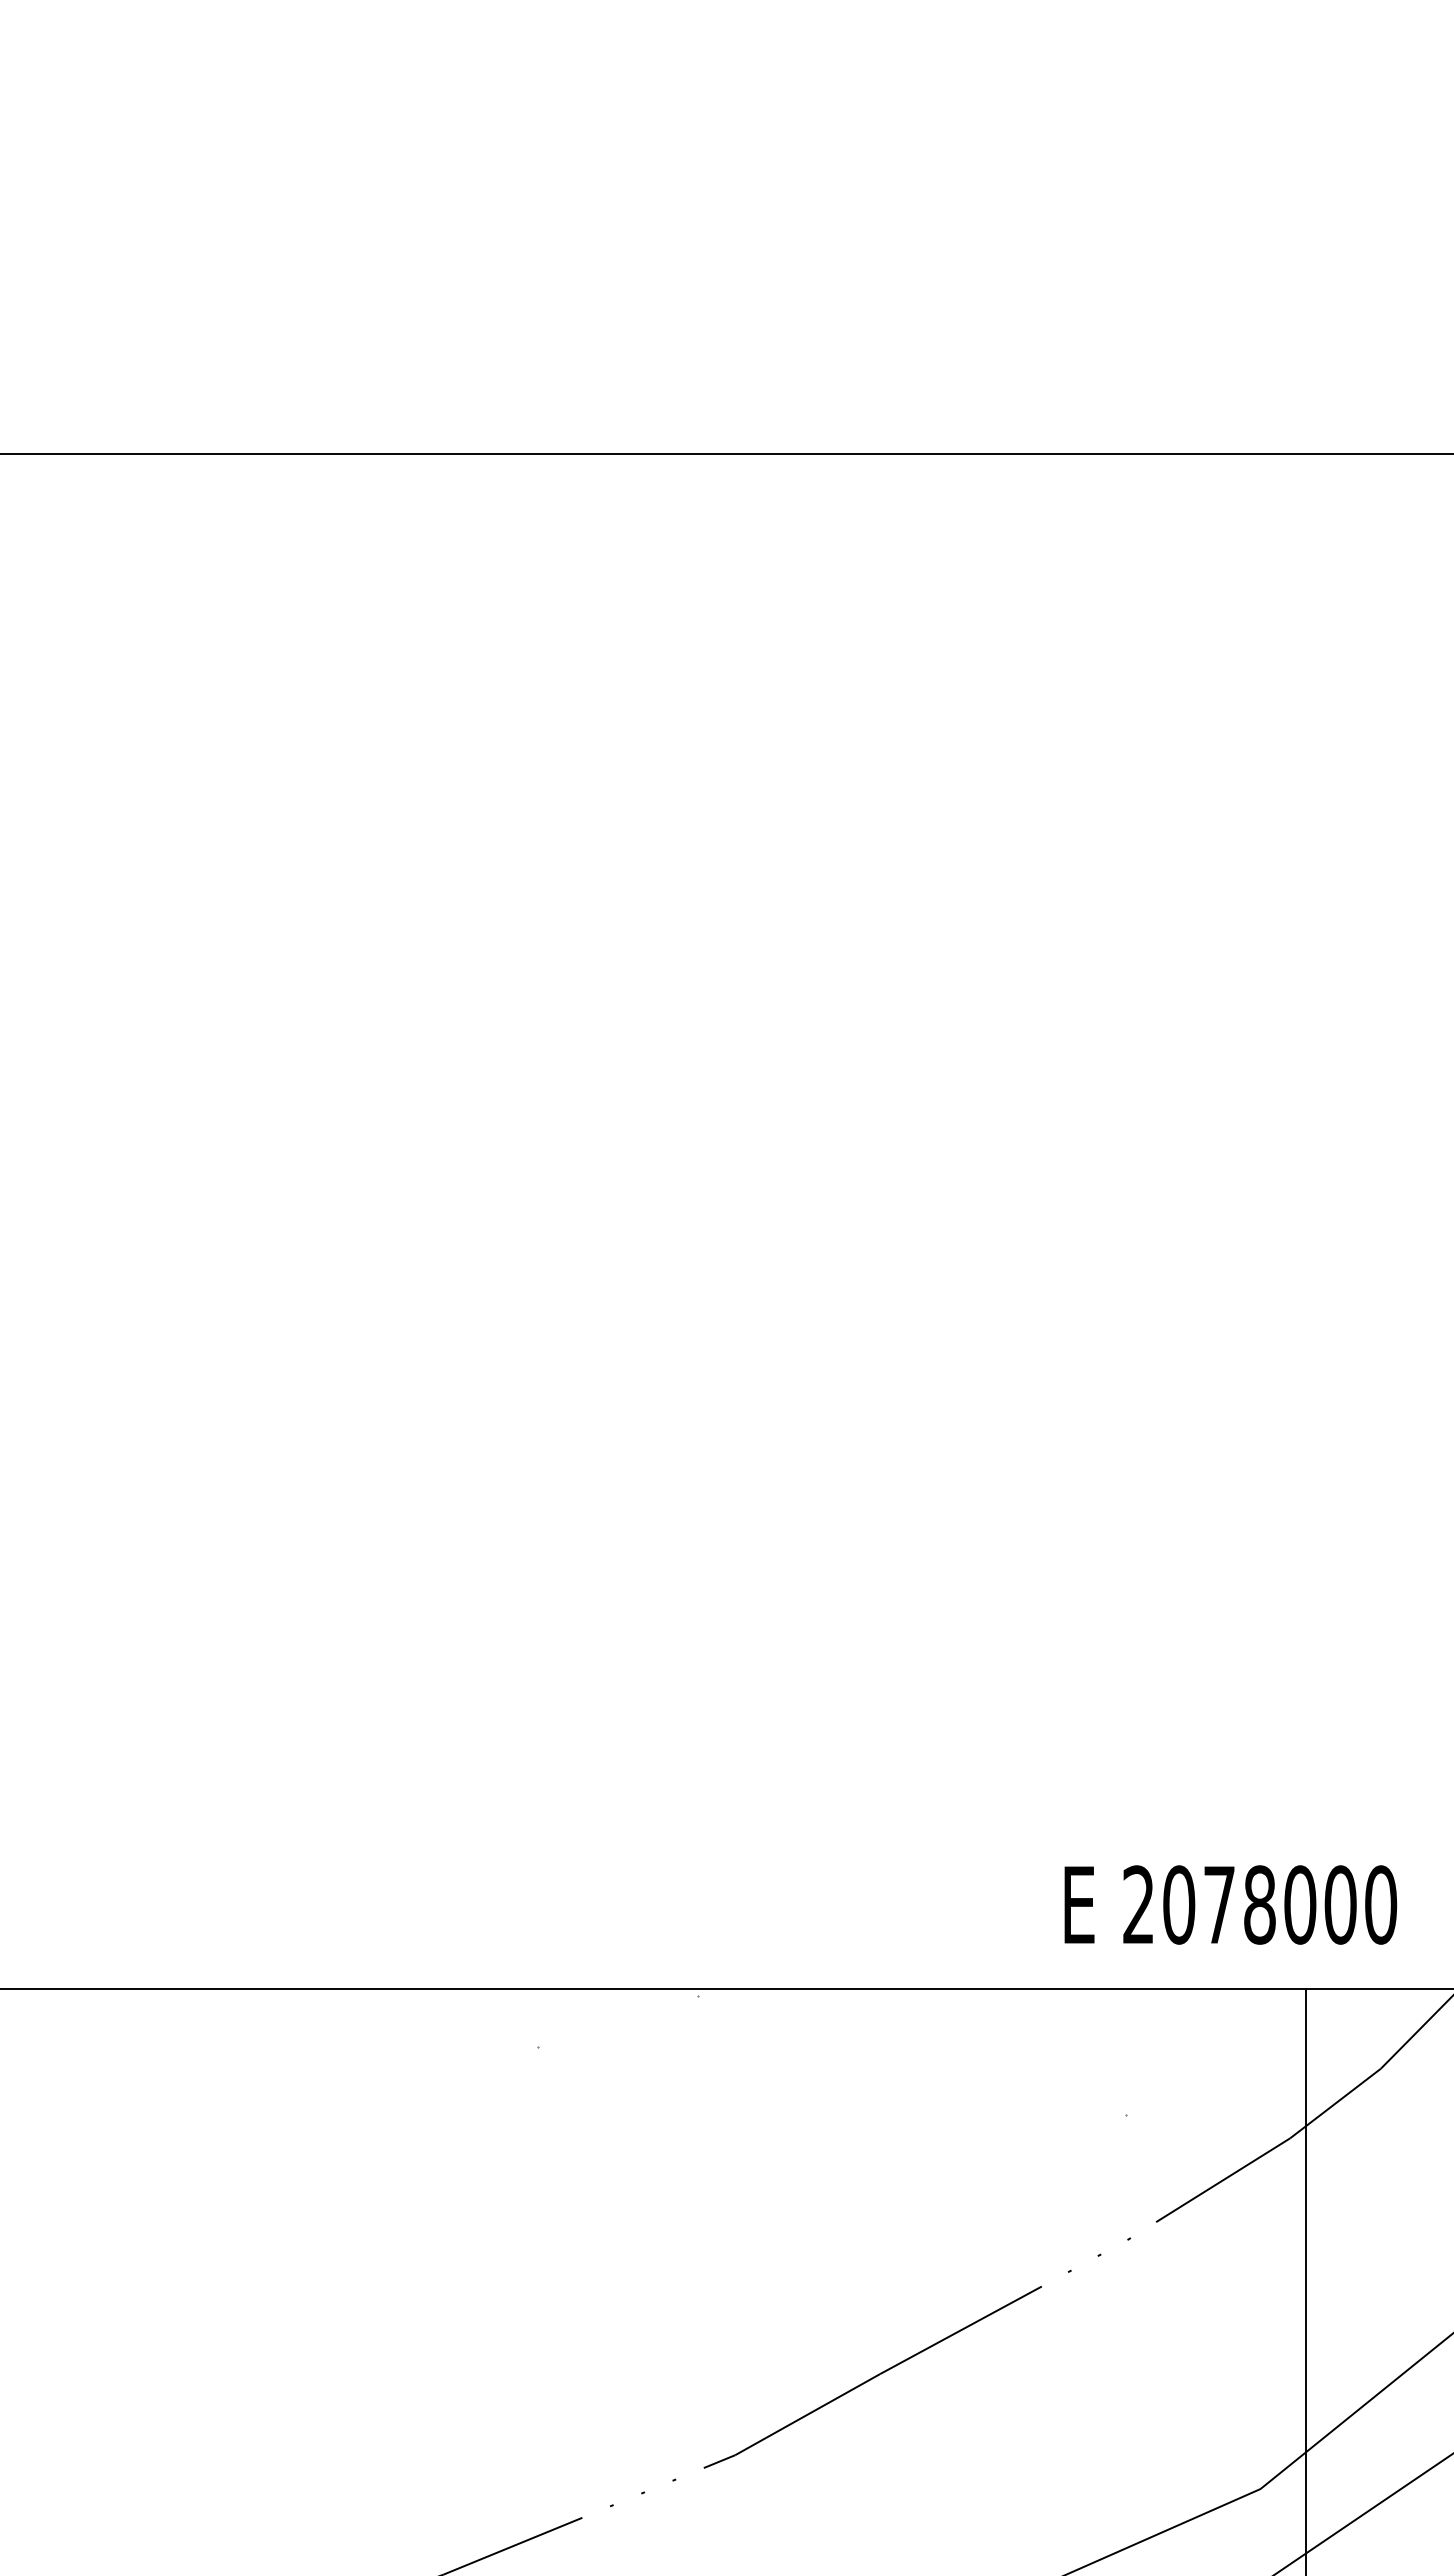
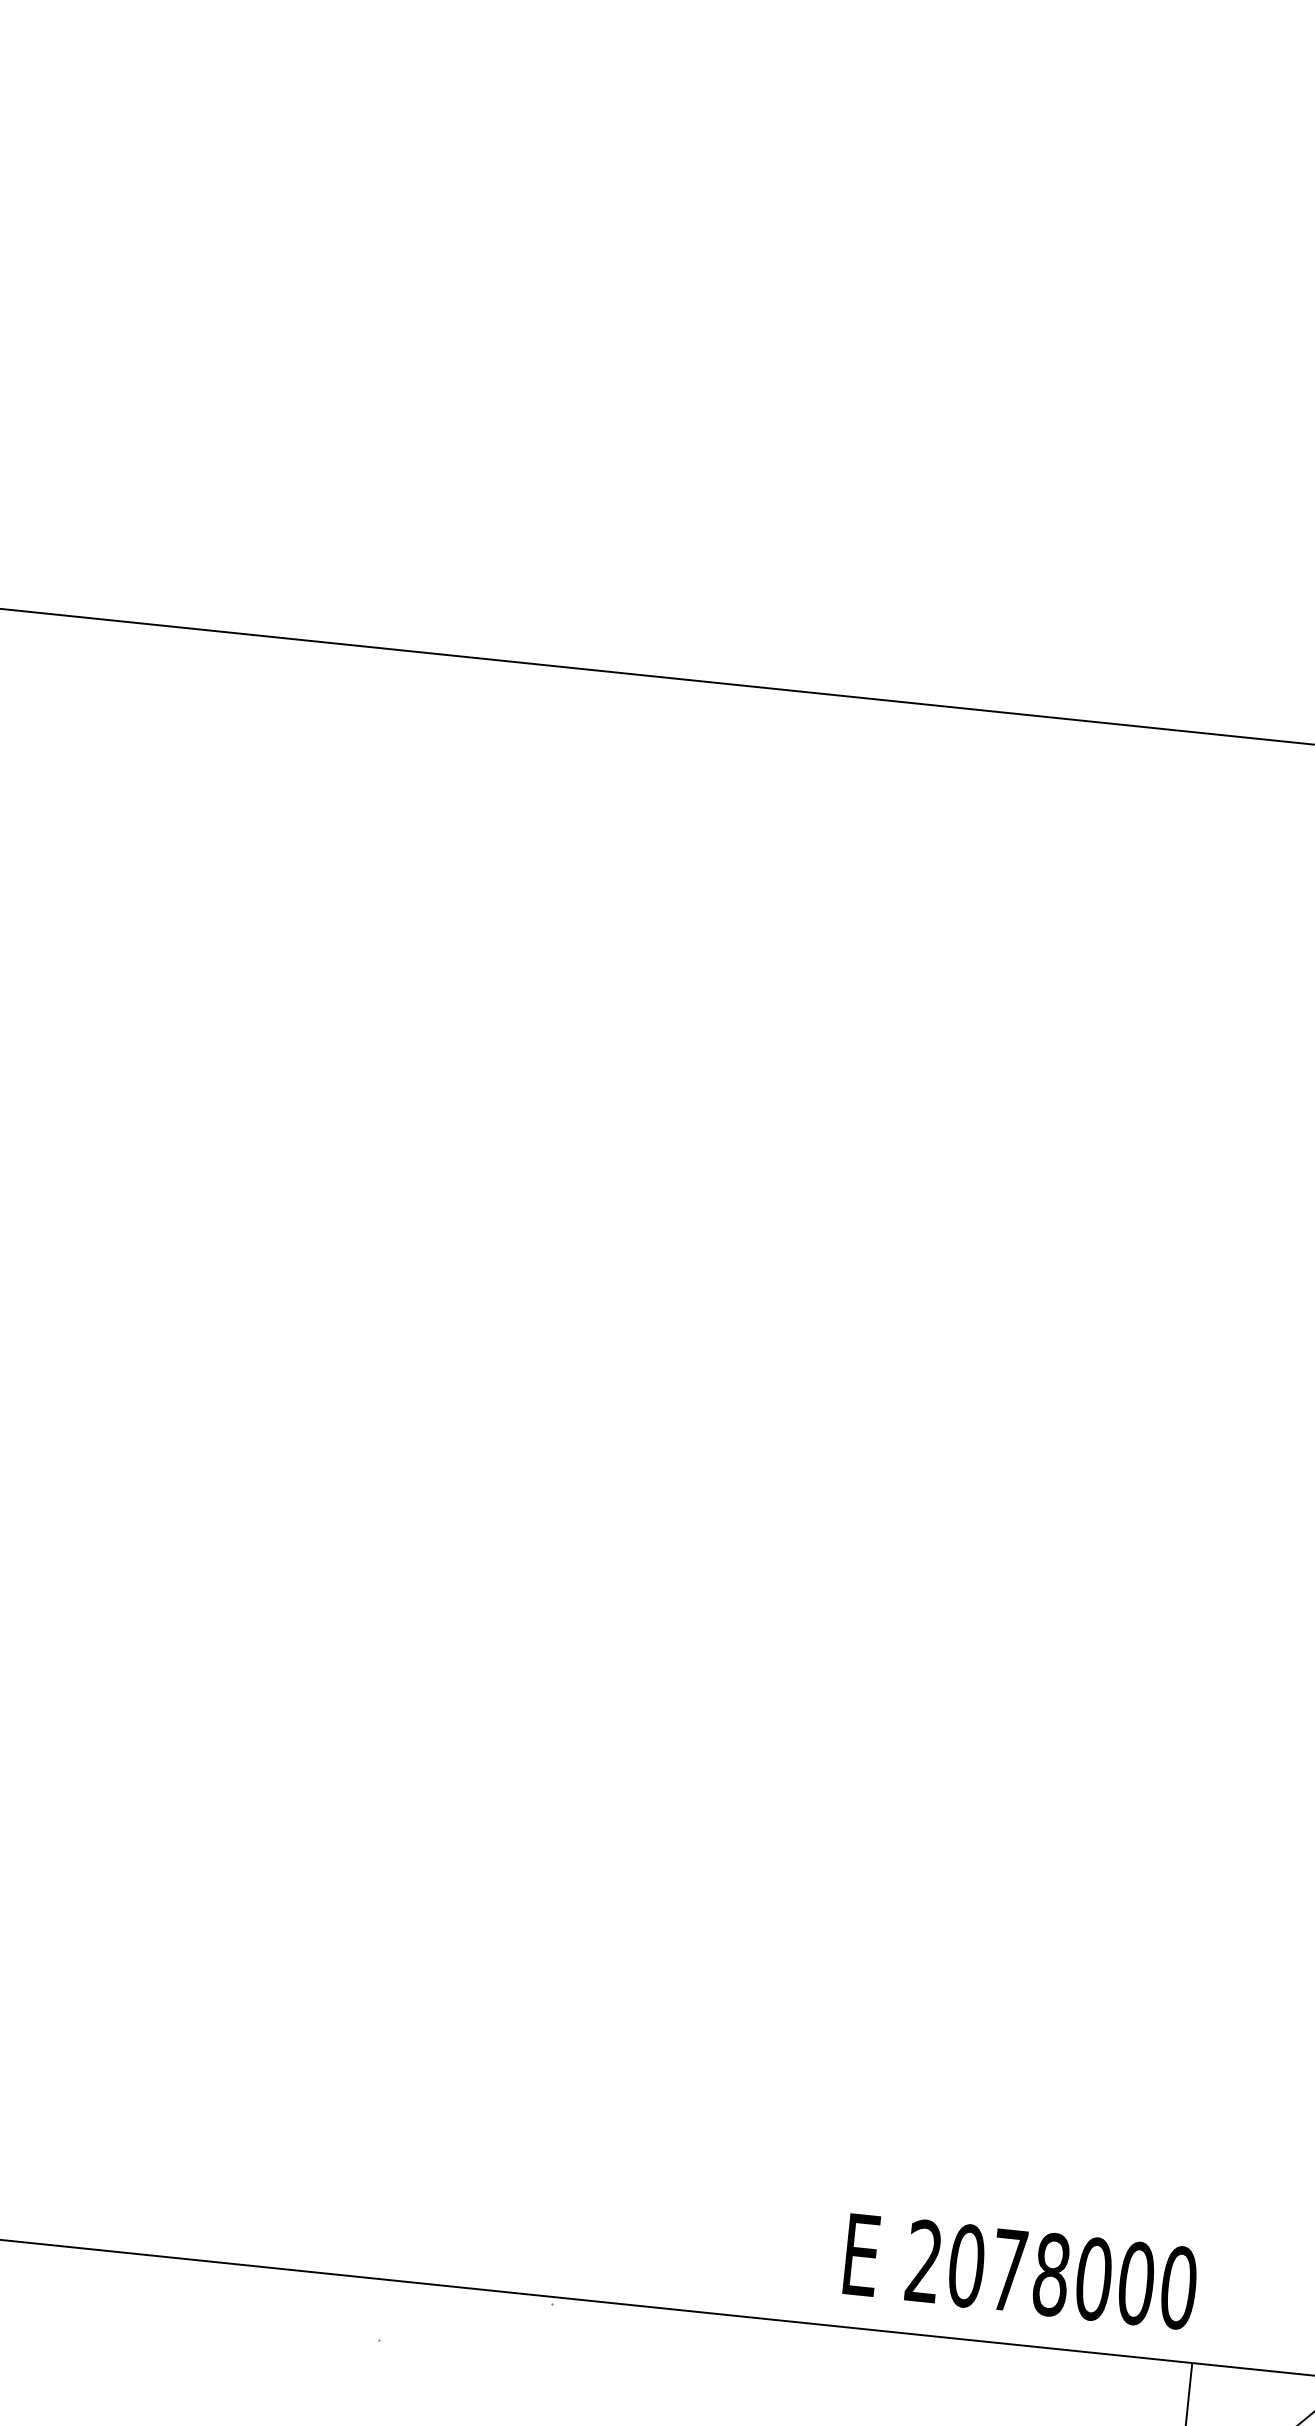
text: (1230, 1904) -> (1020, 2271), moved

